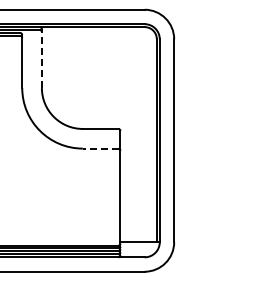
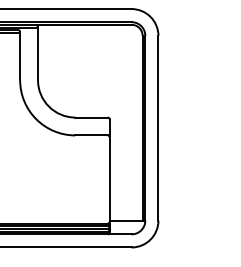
line: (41, 58) -> (37, 53), dashed -> solid
line: (100, 148) -> (91, 135), dashed -> solid

